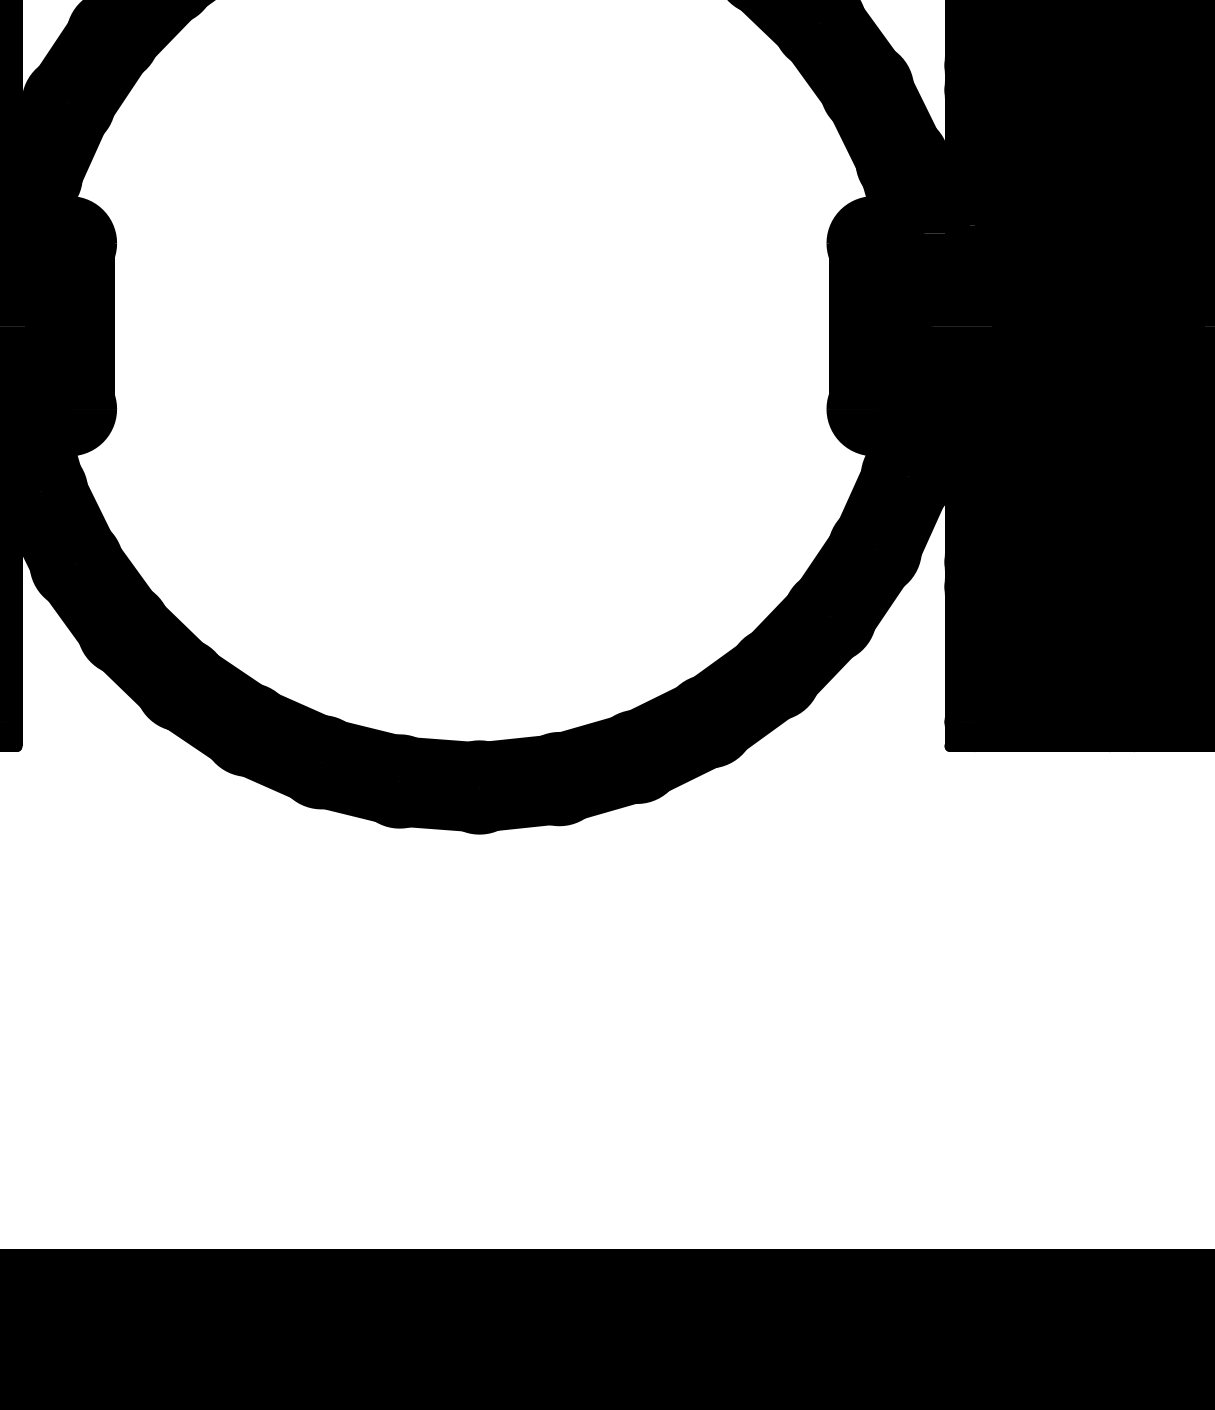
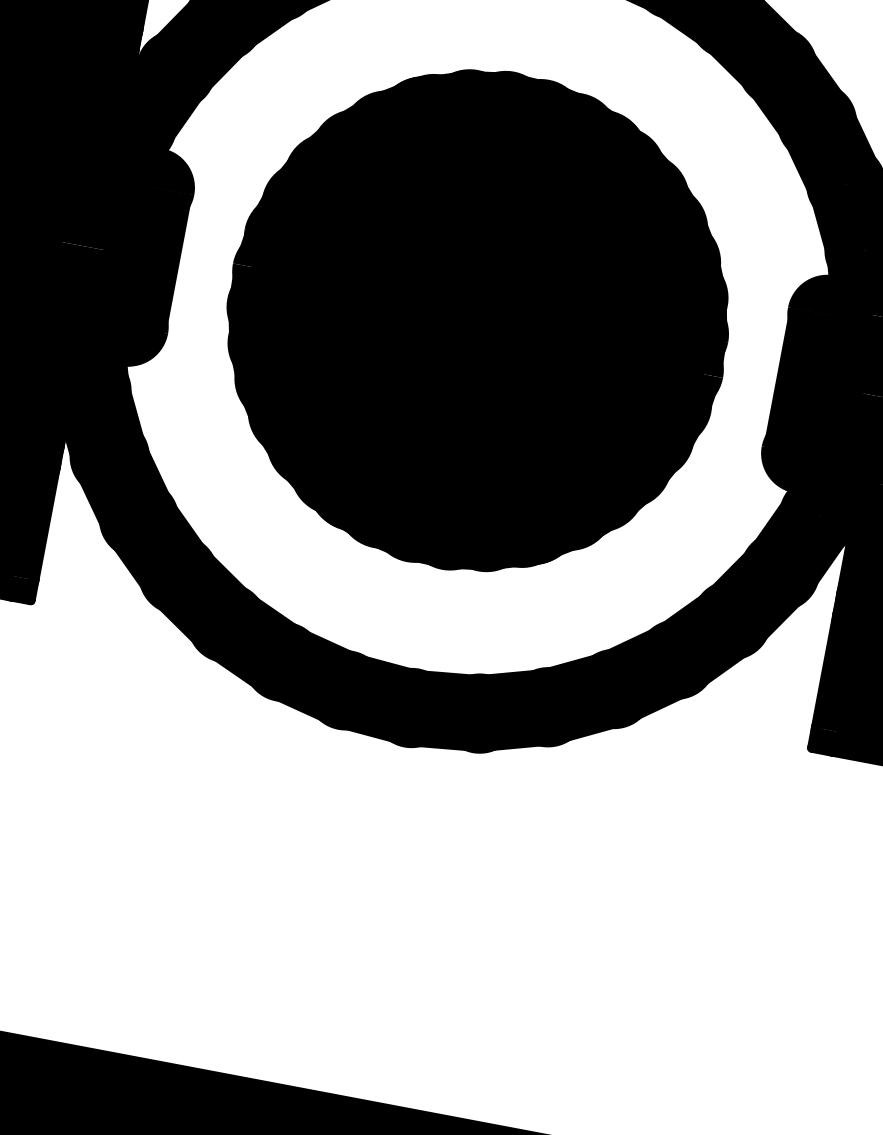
part: (471, 326) -> (477, 320), added

